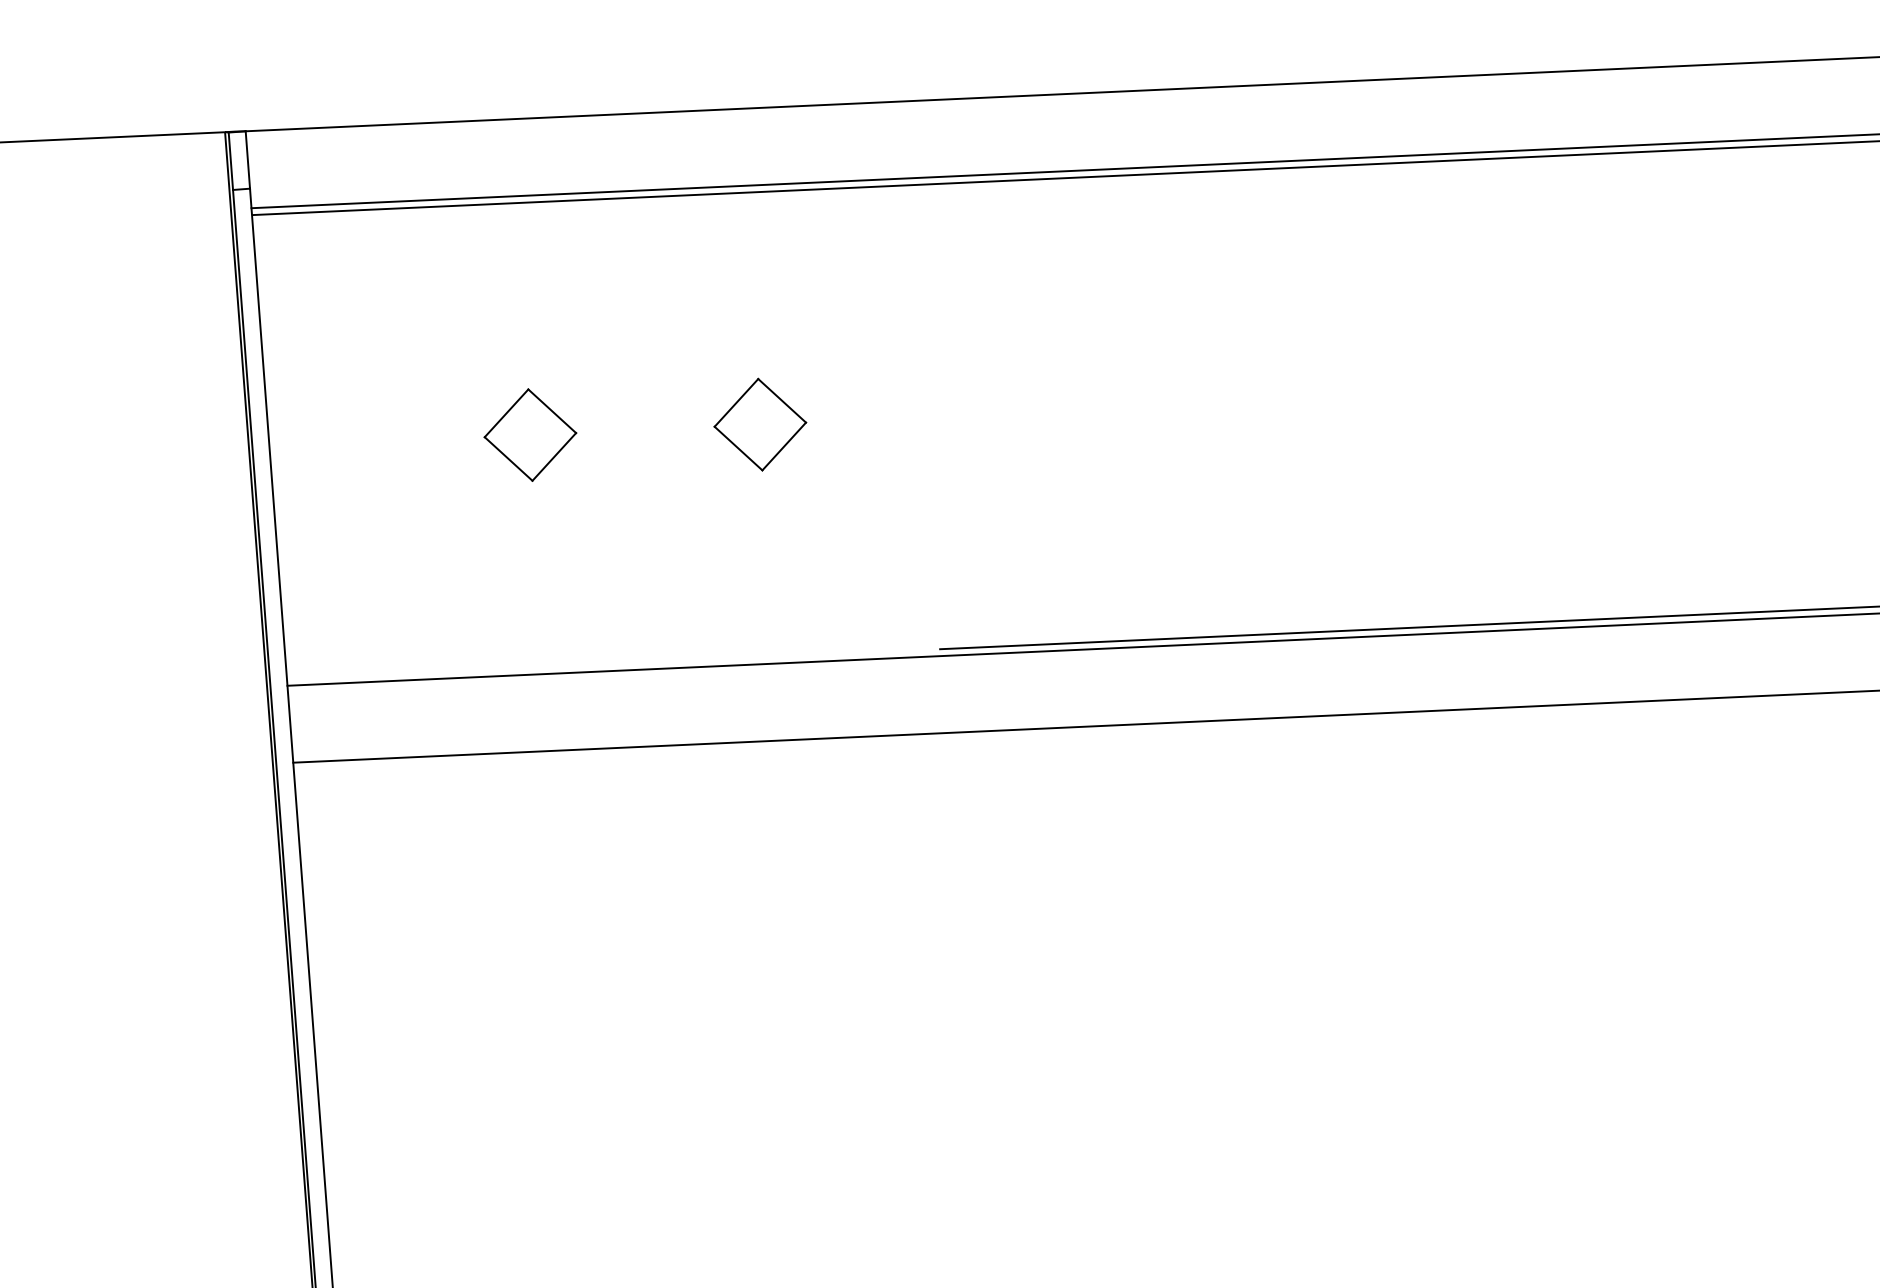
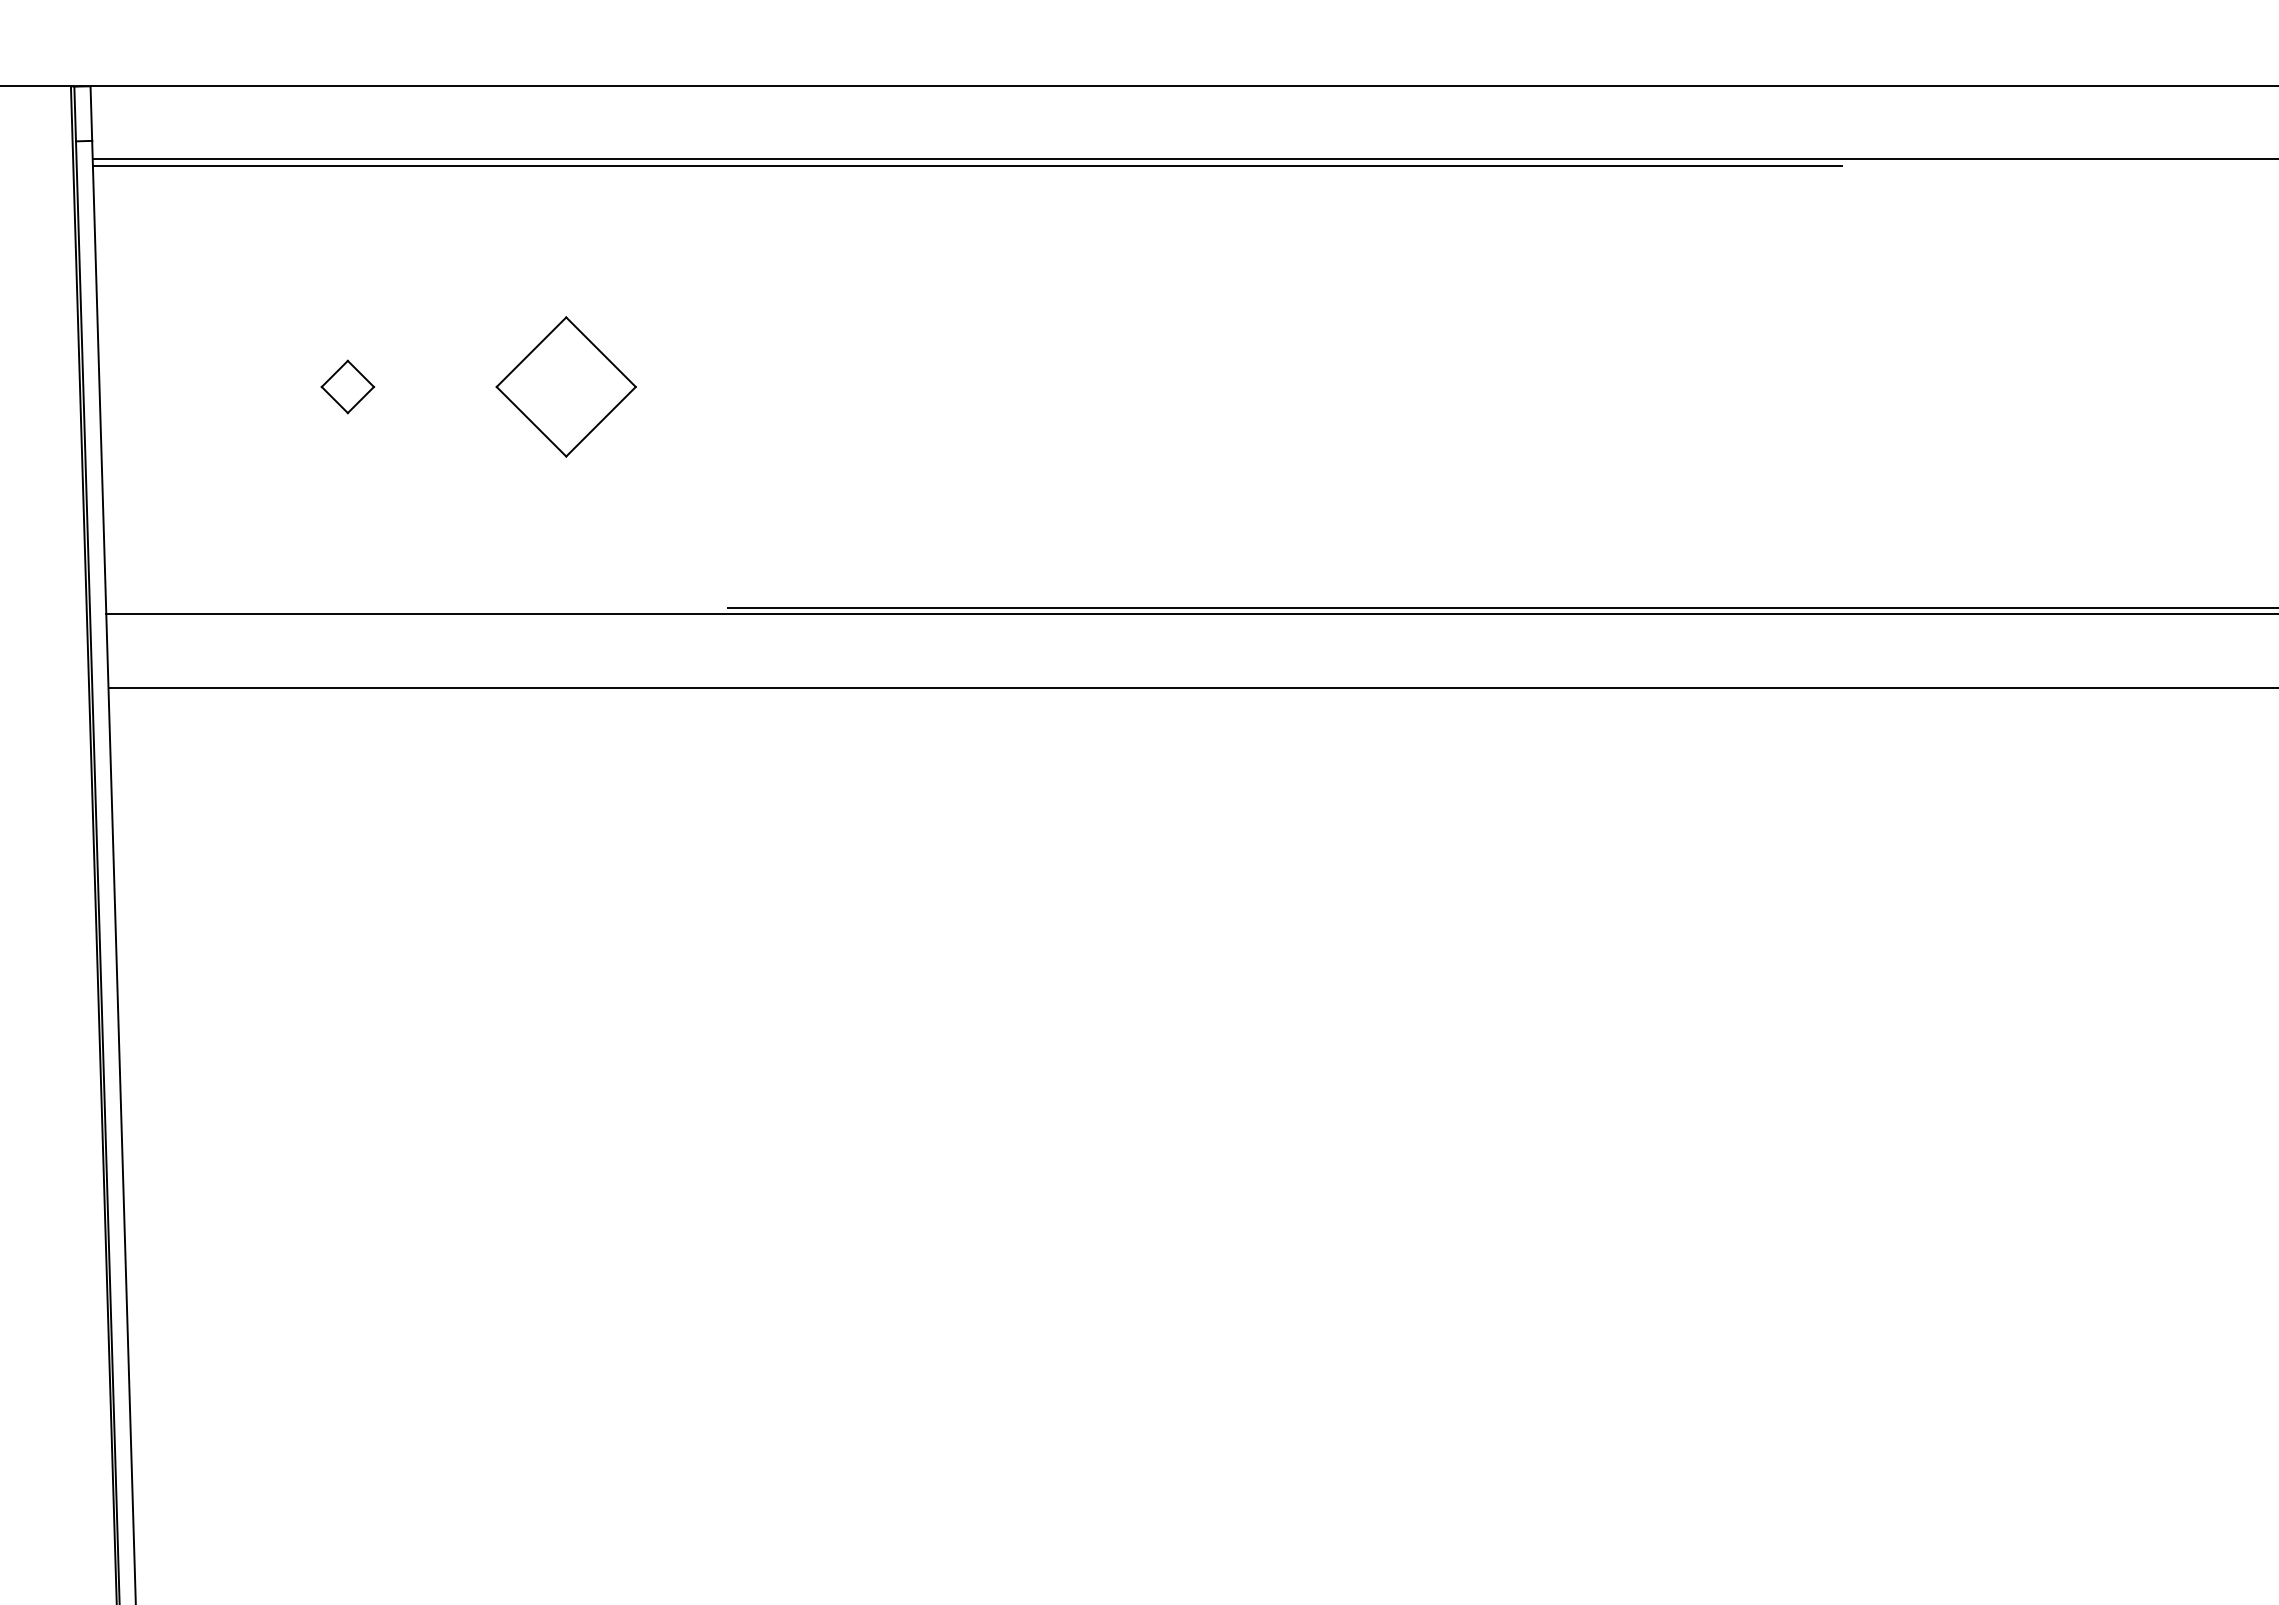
part: (760, 424) -> (566, 386), size x1.6
part: (530, 434) -> (347, 386), size x0.6

